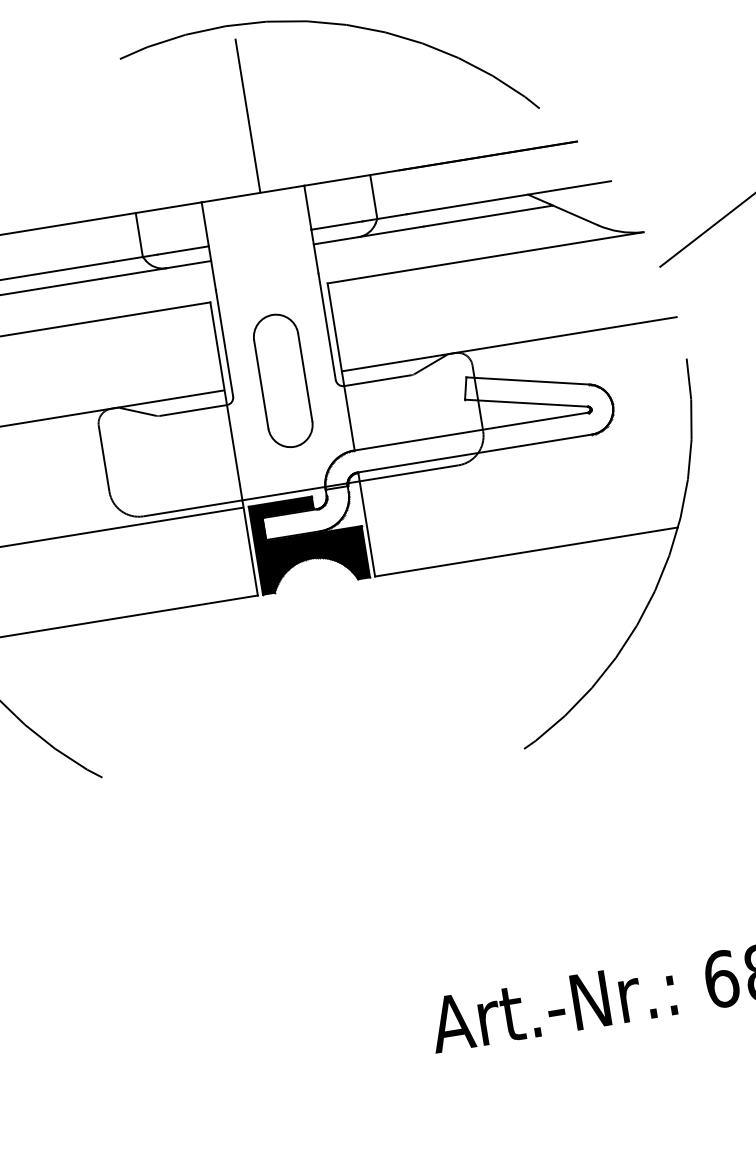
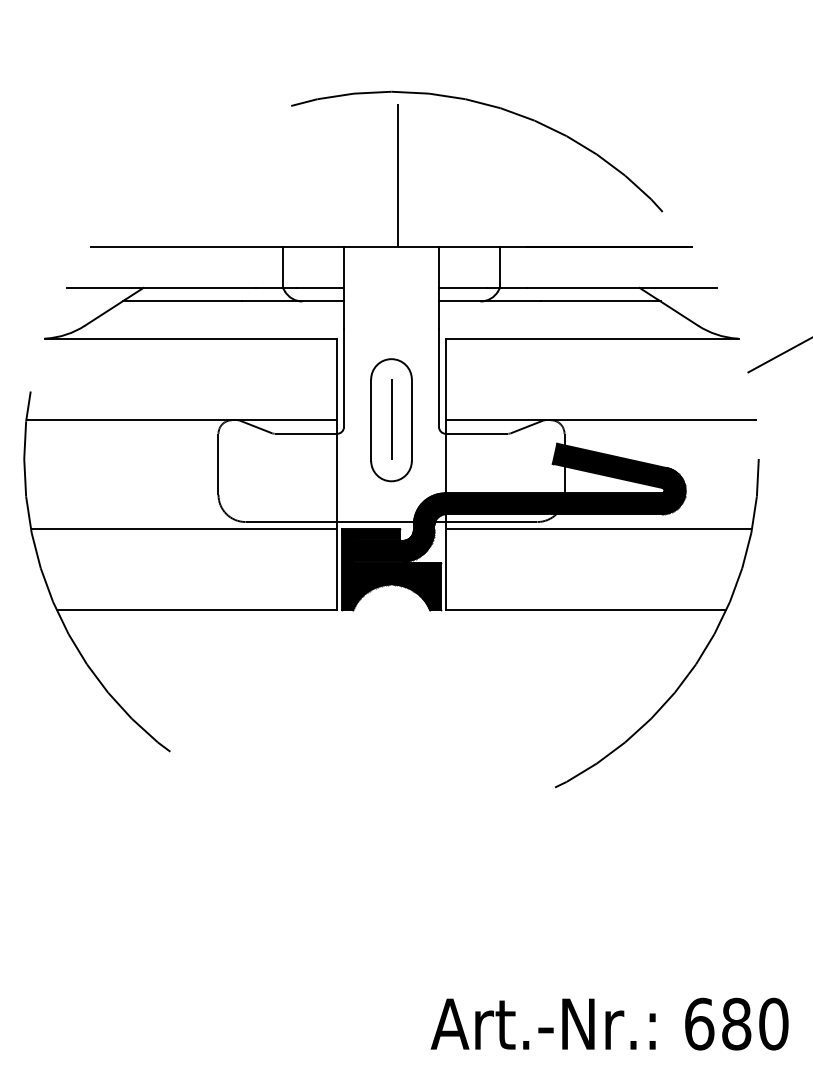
line: (283, 380) -> (391, 419), added
fill: (434, 447) -> (518, 502), added
line: (525, 461) -> (598, 528), added

